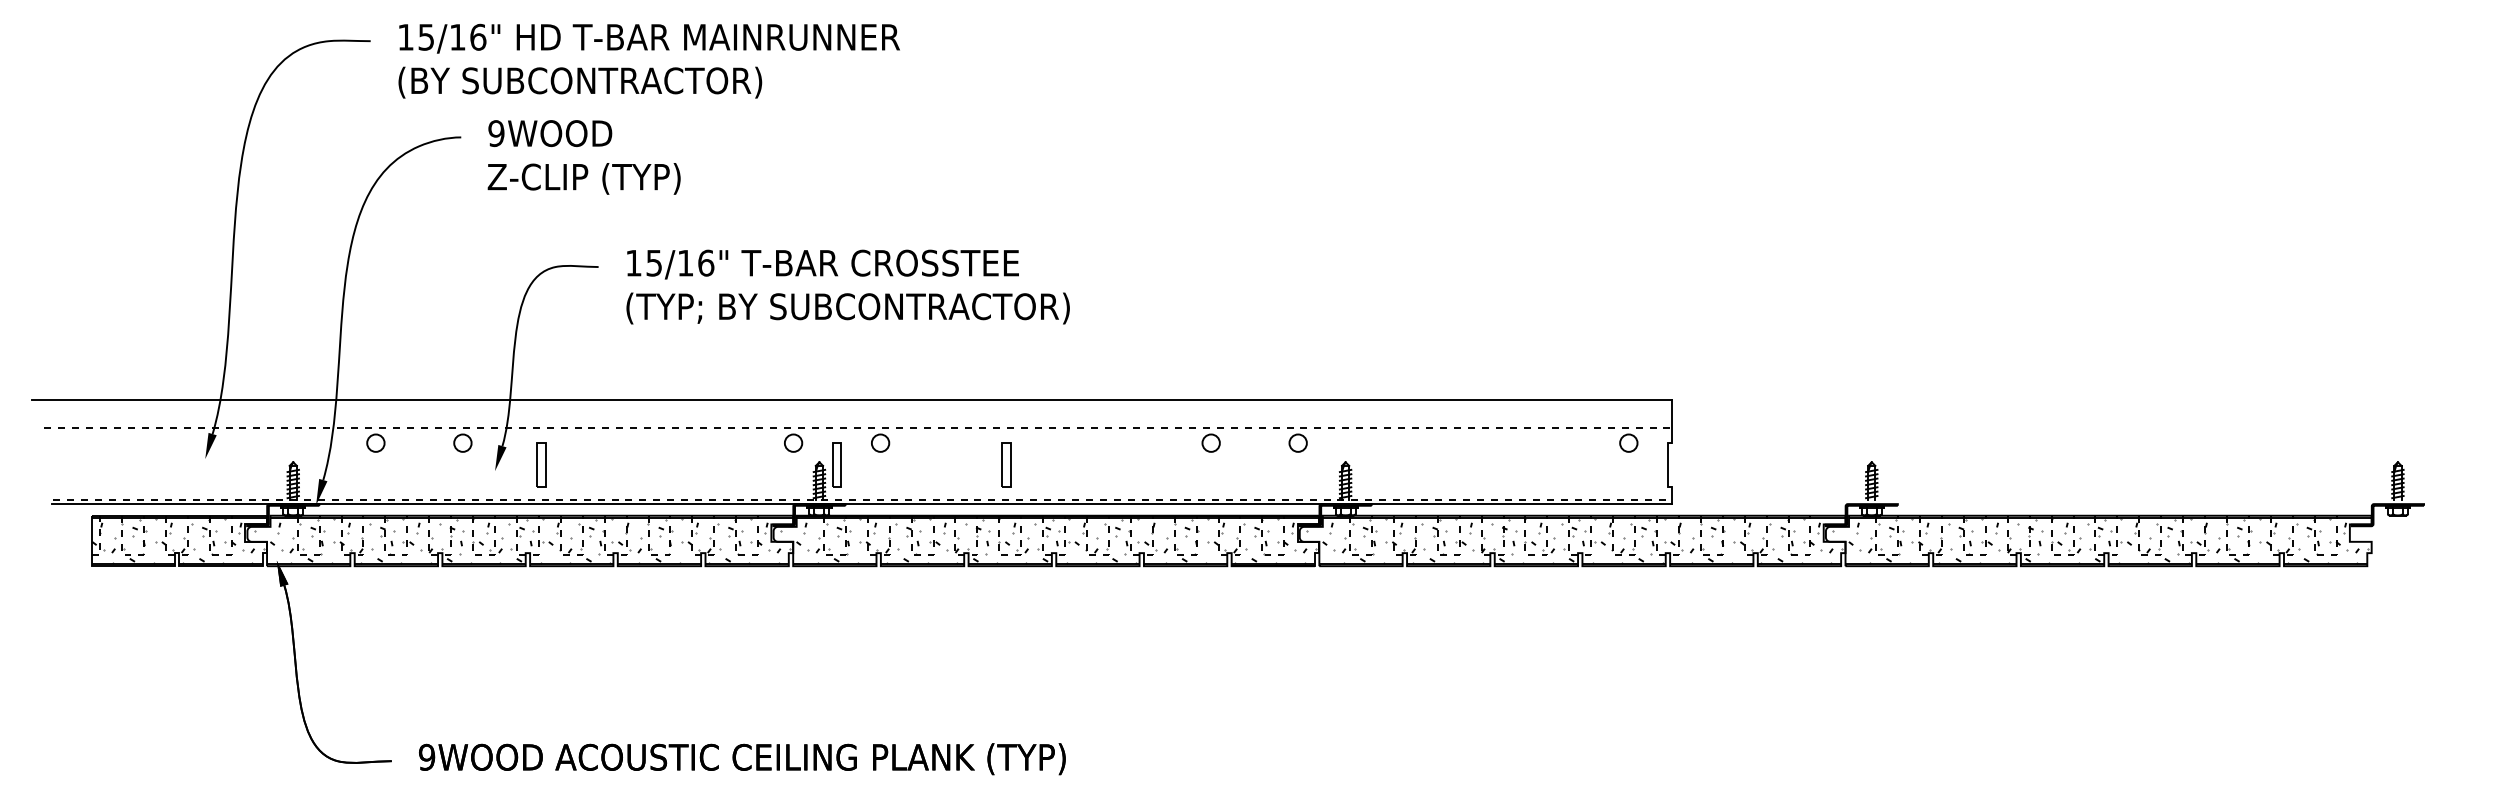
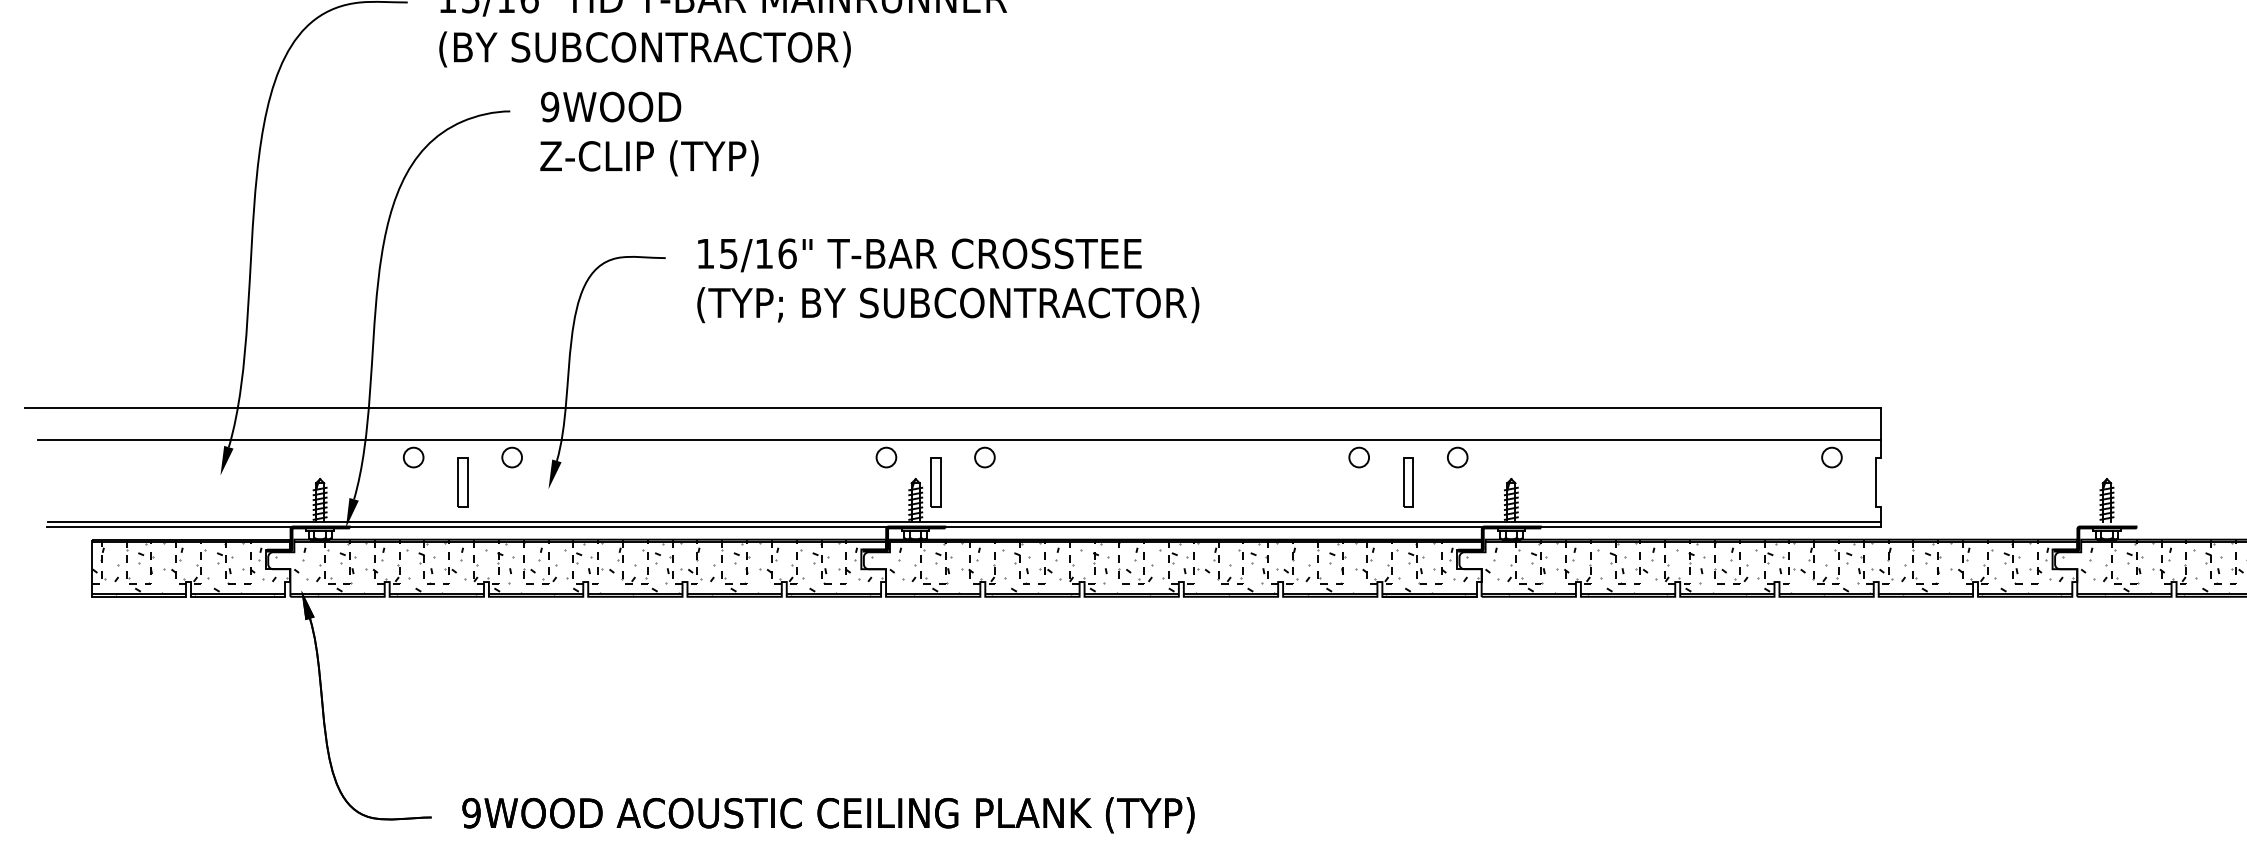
line: (858, 427) -> (959, 439), dashed -> solid
part: (541, 464) -> (463, 481), moved
part: (1006, 464) -> (1408, 481), moved
line: (862, 499) -> (964, 521), dashed -> solid

